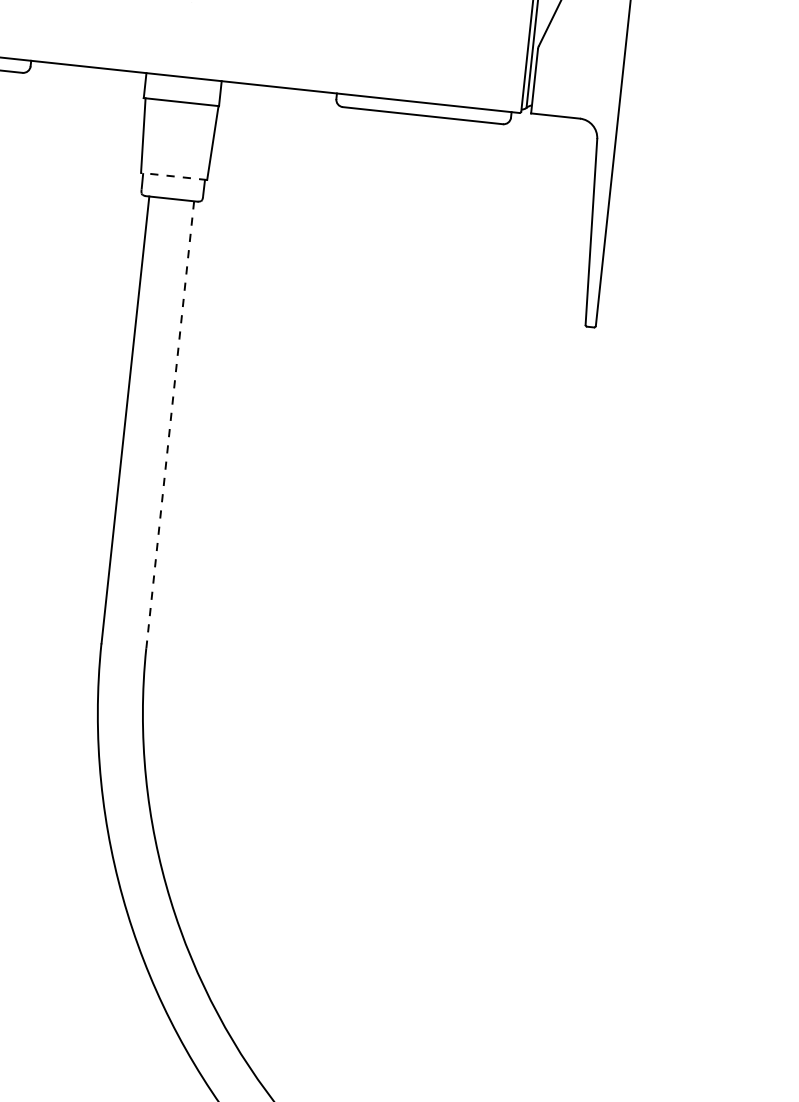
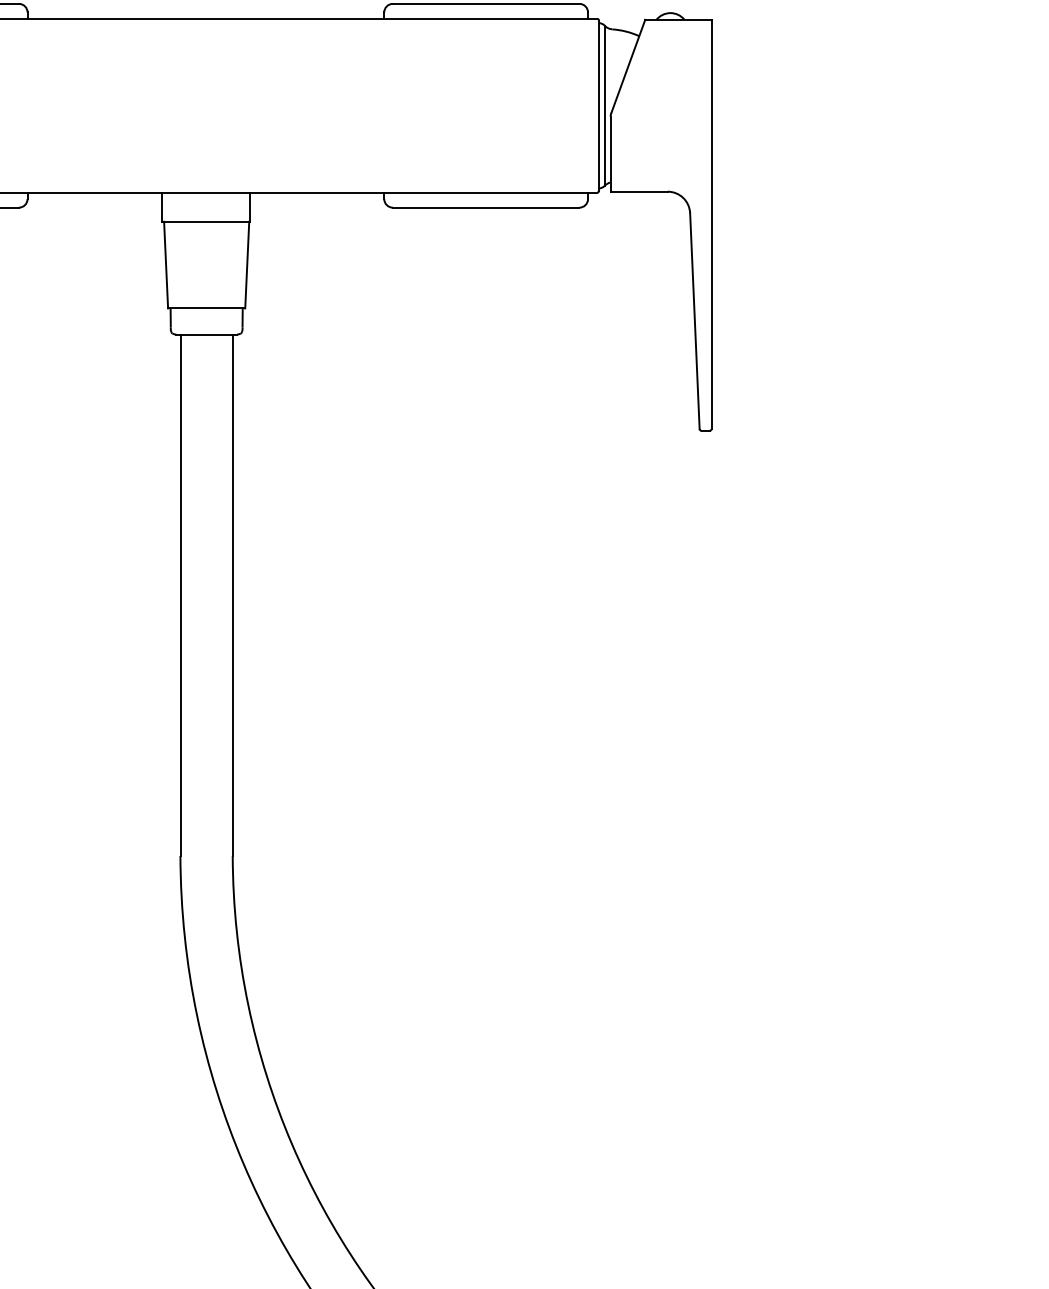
line: (173, 176) -> (206, 308), dashed -> solid
line: (169, 424) -> (232, 595), dashed -> solid

